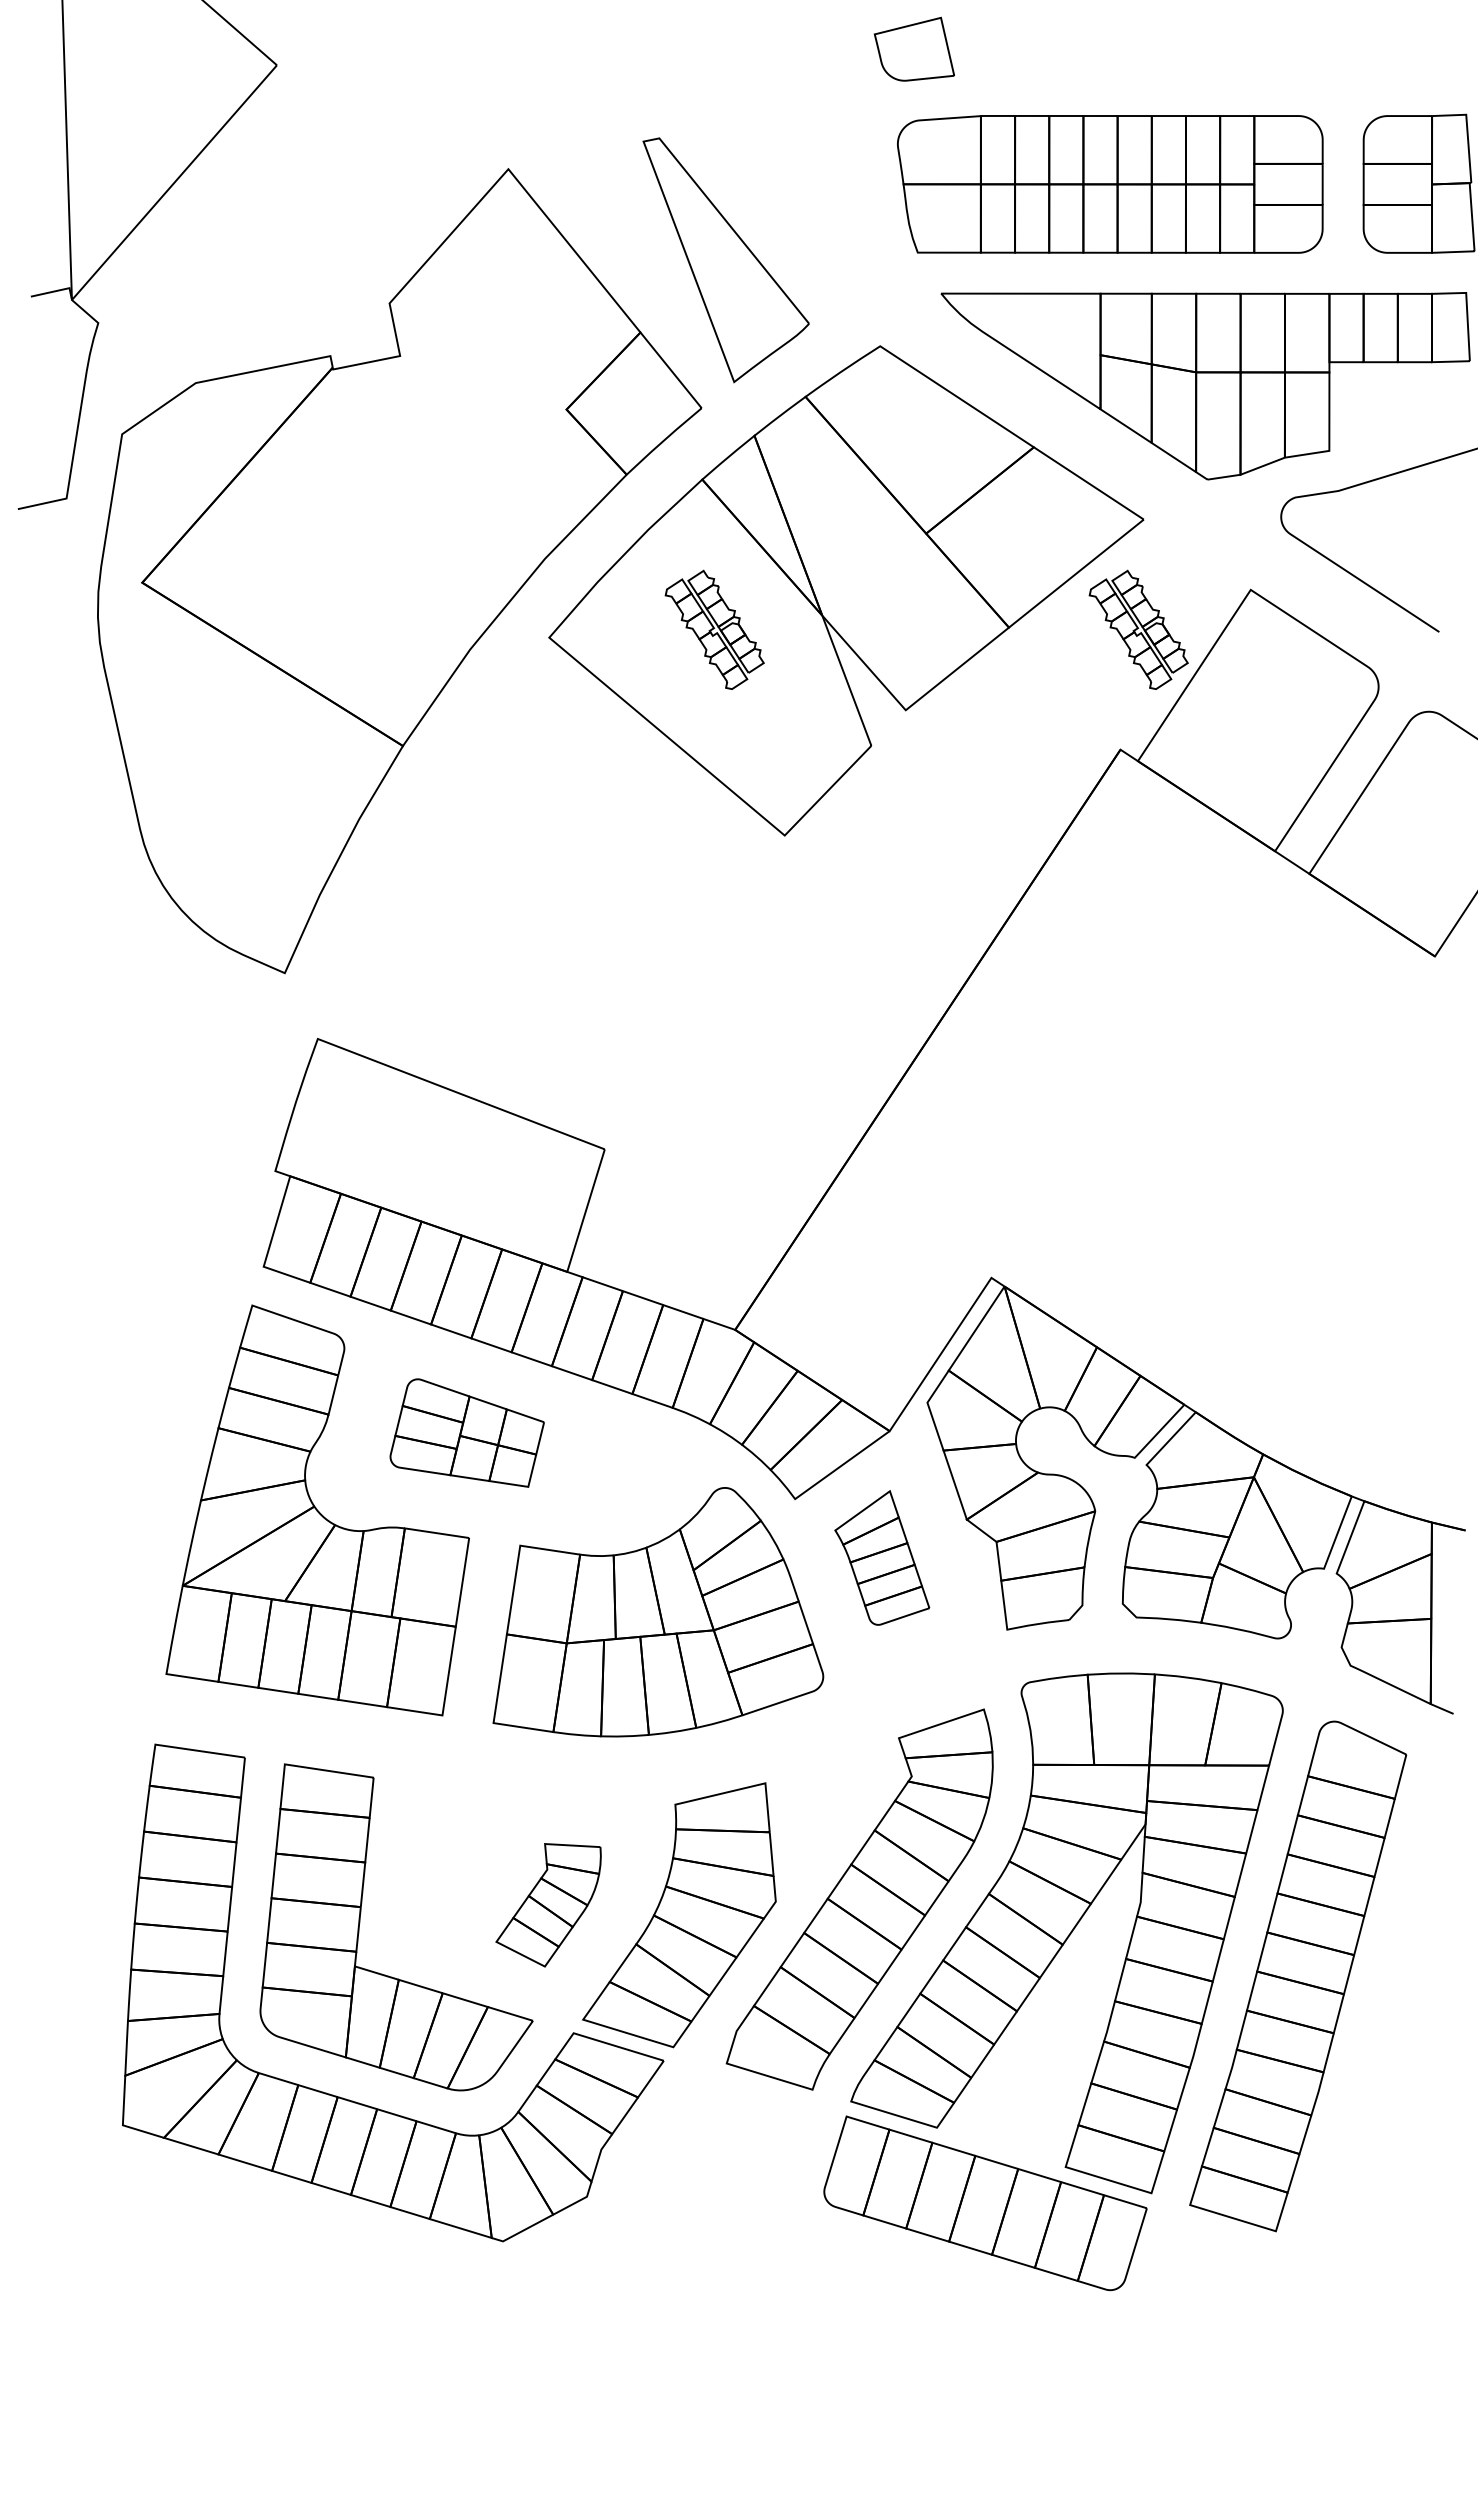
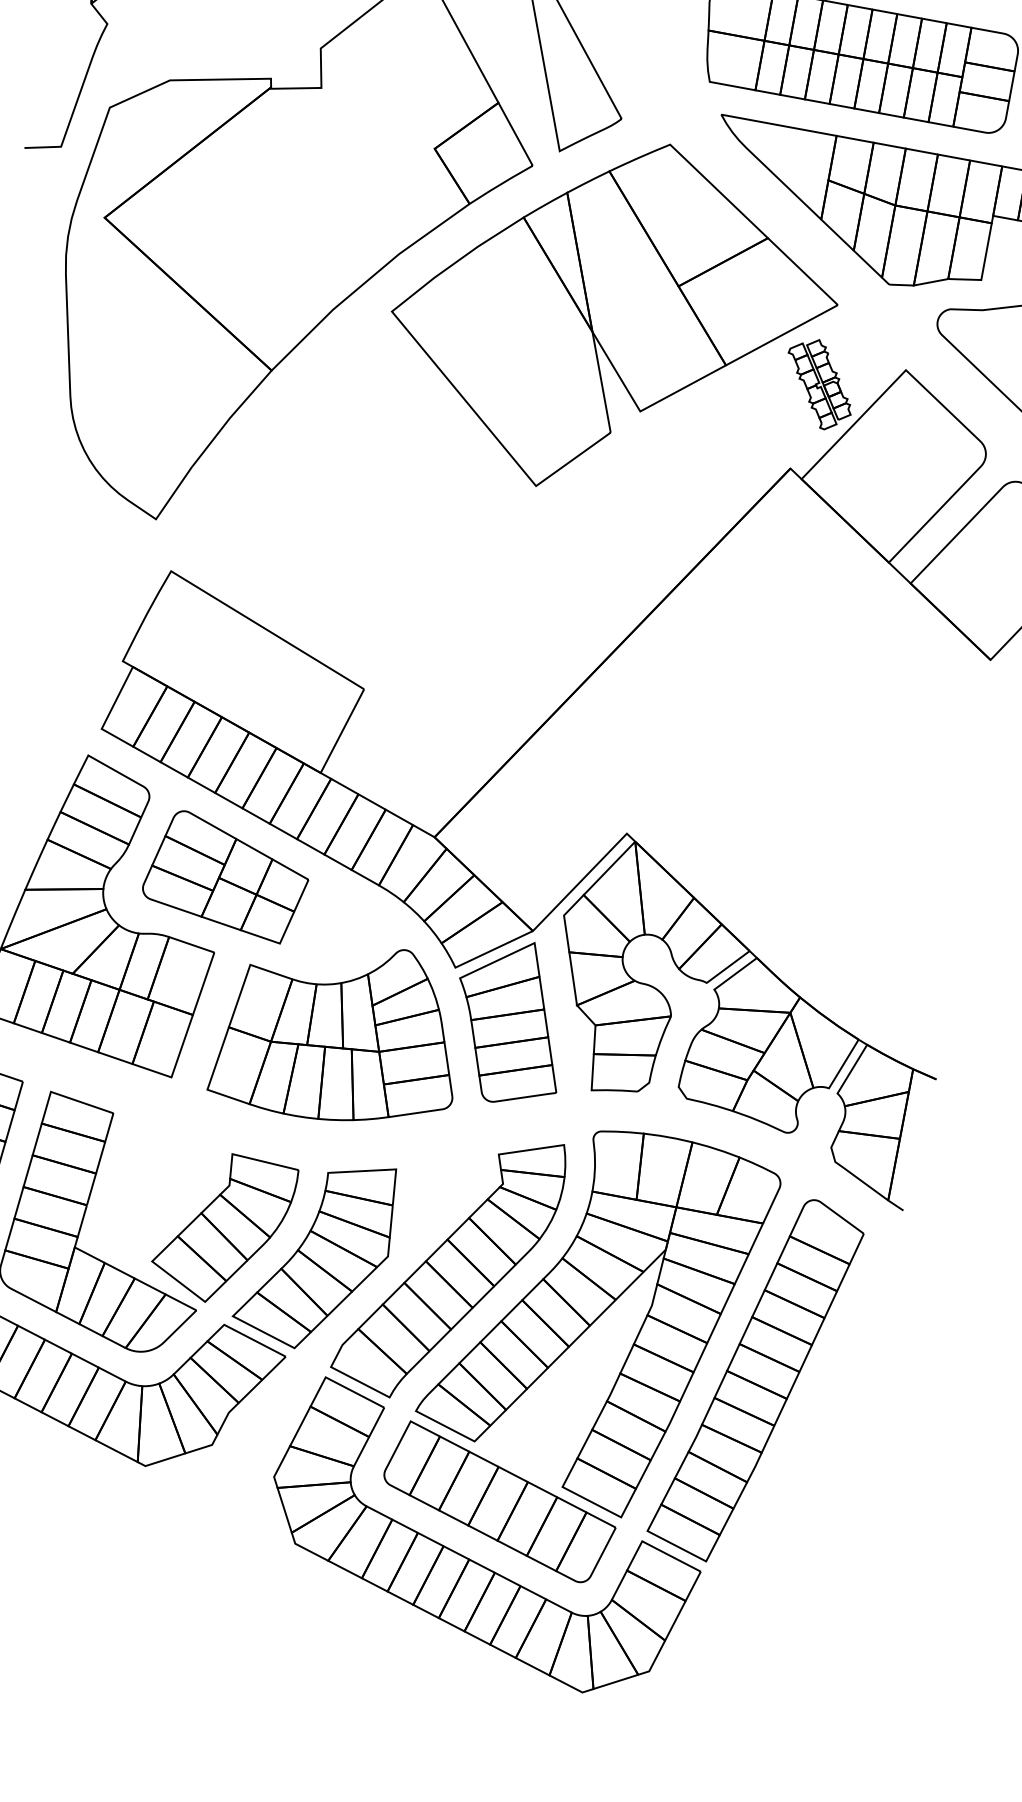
part: (714, 629) -> (512, 327), removed
part: (466, 1432) -> (226, 875), size x1.43
part: (882, 1557) -> (510, 1021), size x1.67
part: (548, 1905) -> (222, 1229), size x1.67
part: (965, 2287) -> (474, 1560), added

